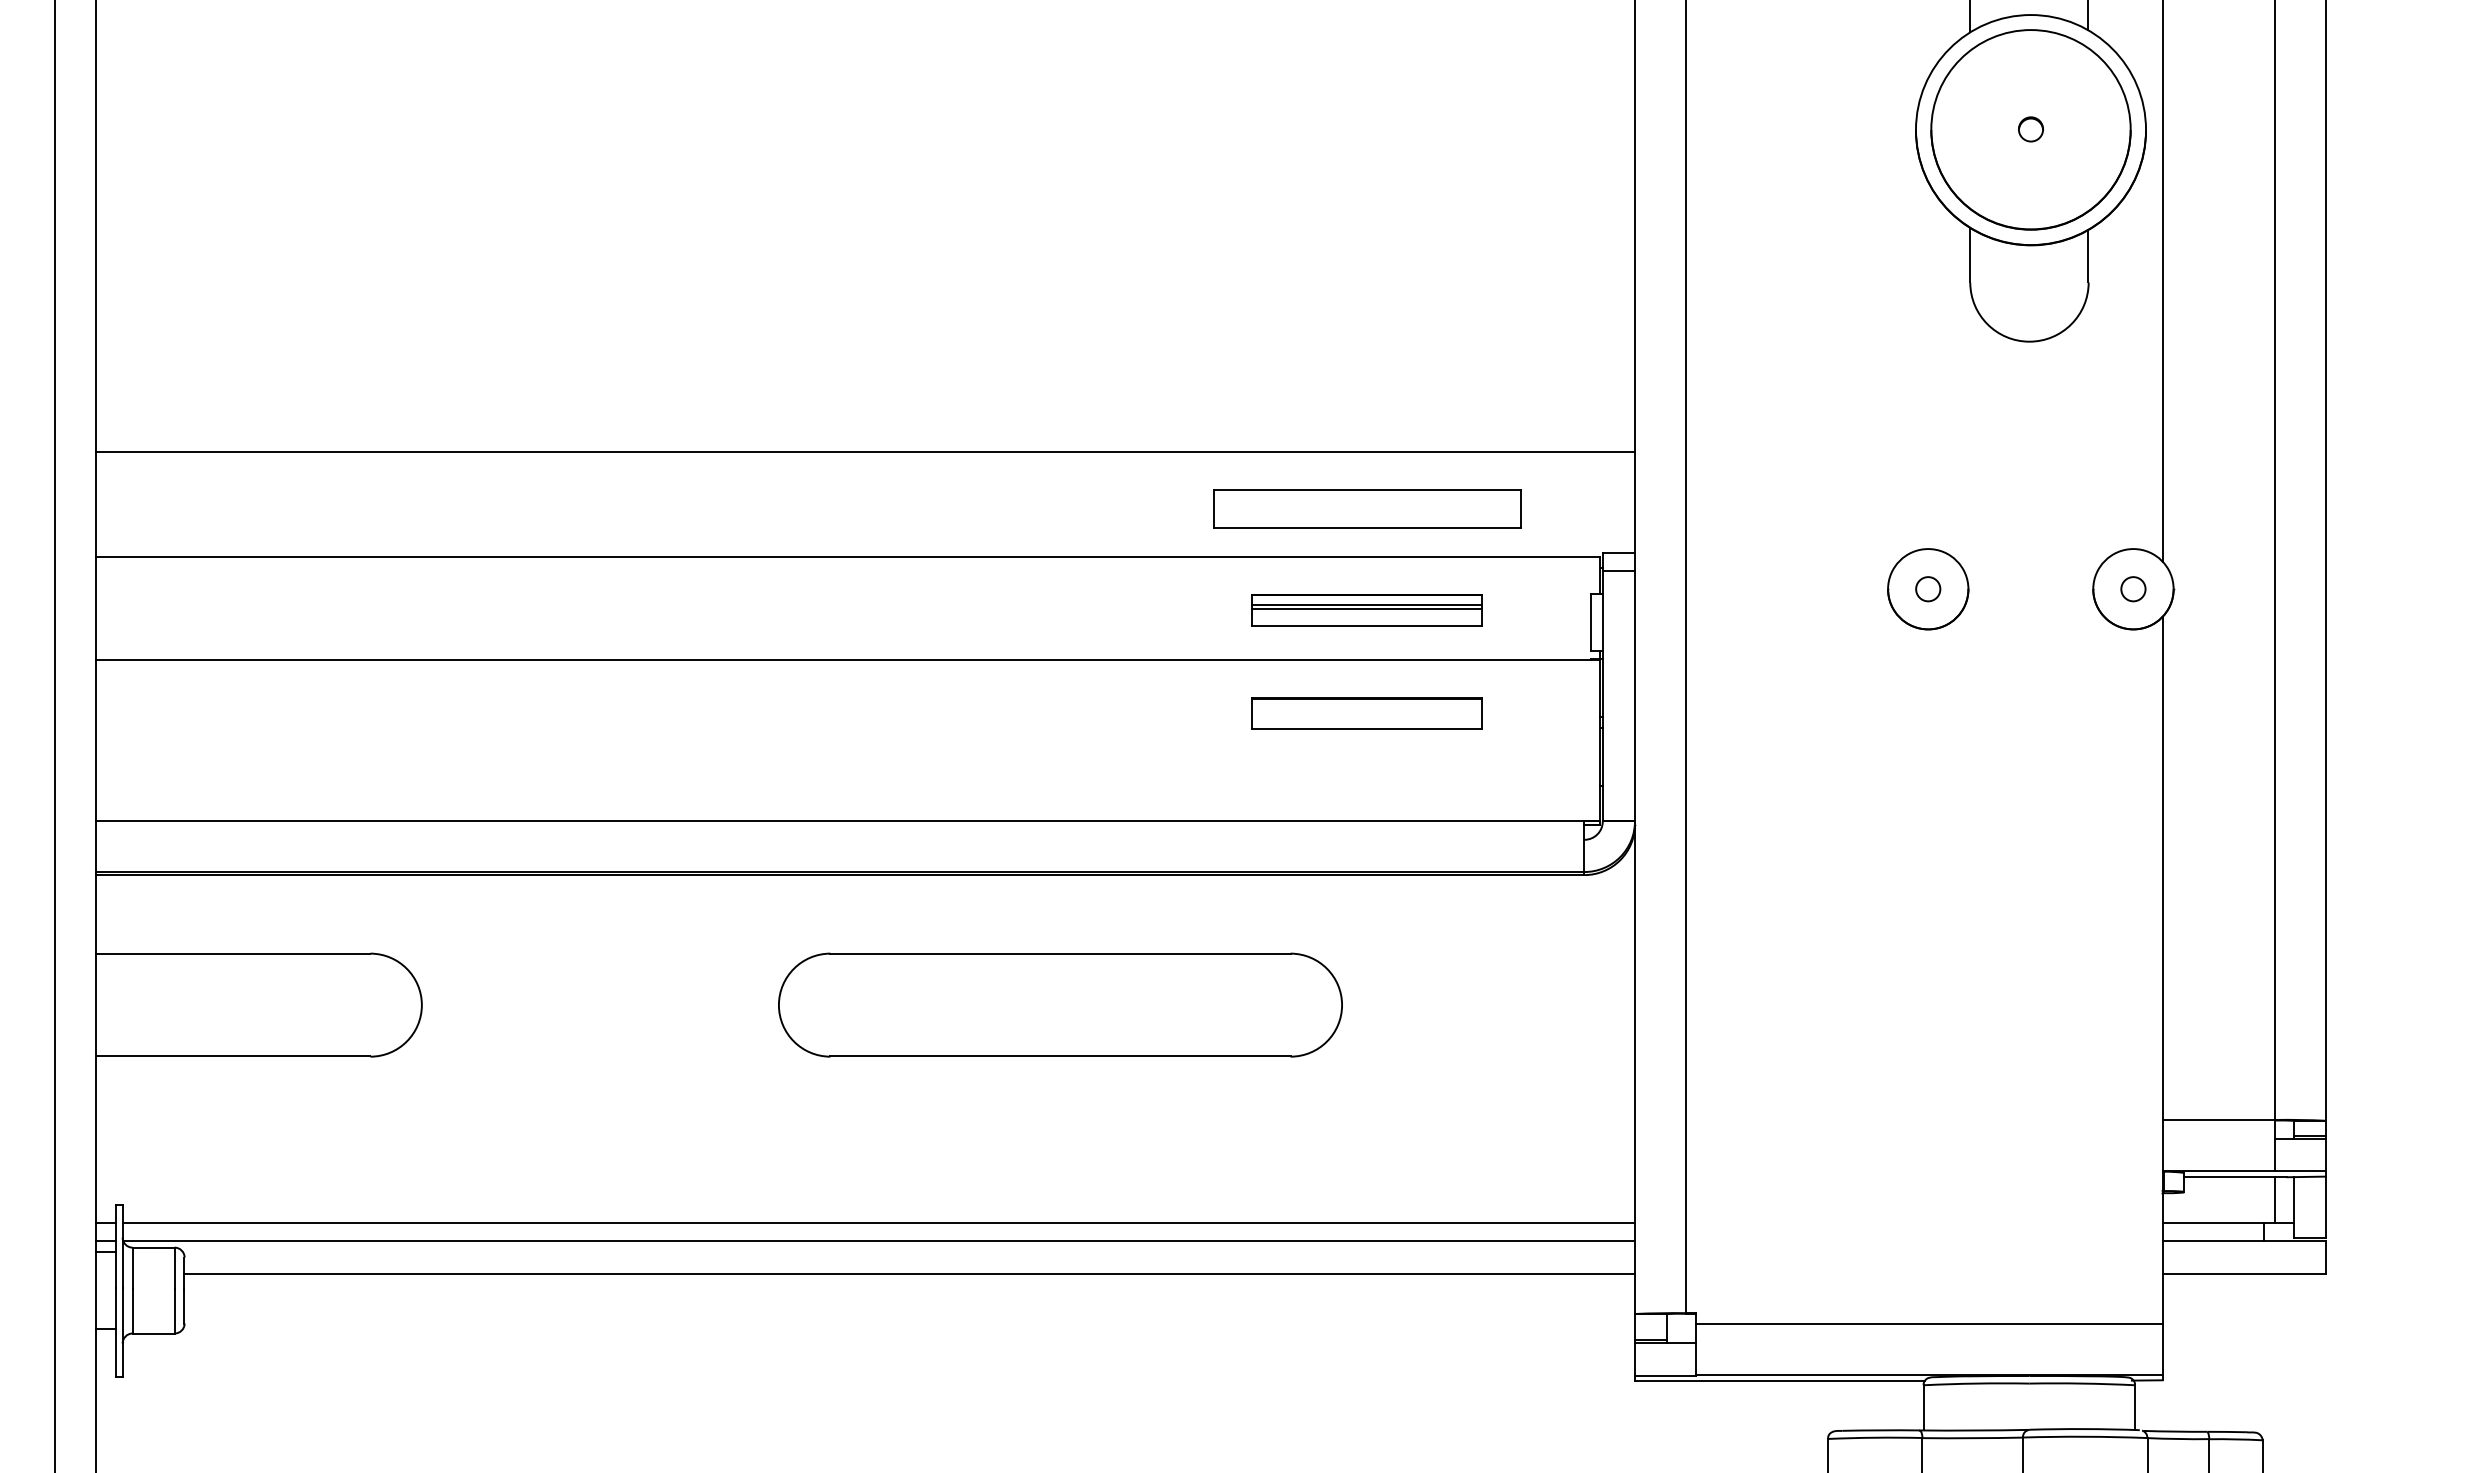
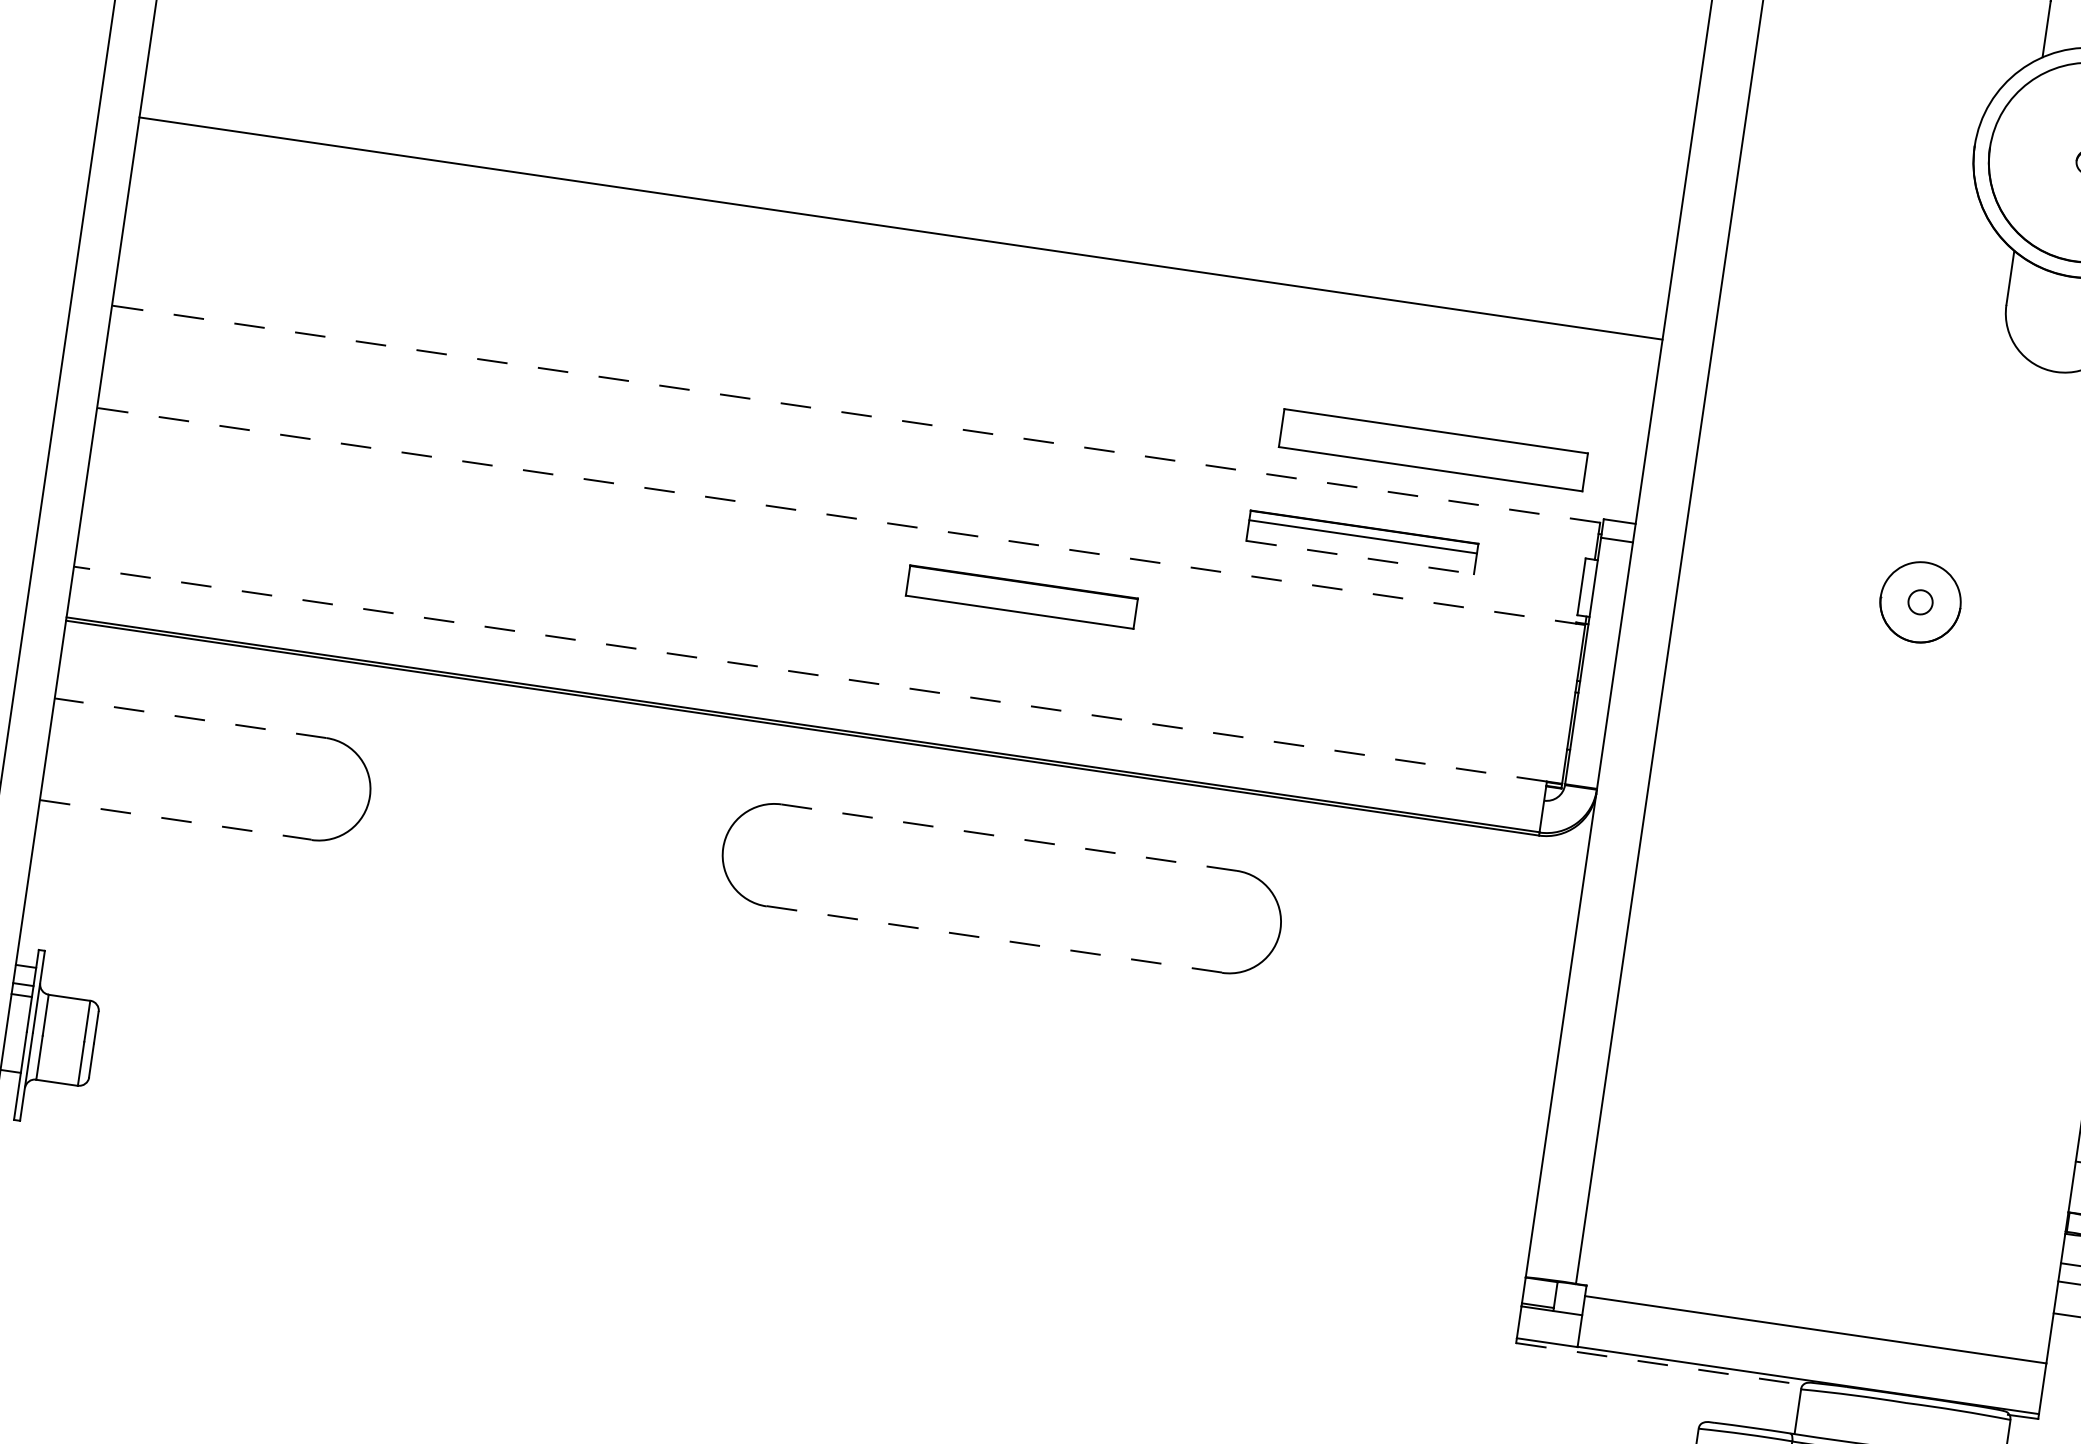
line: (865, 451) -> (901, 228), moved
part: (1367, 508) -> (1433, 449), moved
line: (847, 556) -> (855, 413), solid -> dashed
line: (1367, 609) -> (1362, 541), removed
line: (1367, 625) -> (1360, 557), solid -> dashed
line: (847, 660) -> (840, 516), solid -> dashed
part: (1366, 713) -> (1021, 596), moved
line: (839, 820) -> (809, 674), solid -> dashed
line: (232, 953) -> (190, 718), solid -> dashed
line: (1060, 953) -> (1009, 837), solid -> dashed
line: (233, 1056) -> (176, 820), solid -> dashed
line: (1061, 1056) -> (995, 939), solid -> dashed
line: (878, 1222) -> (790, 1077), removed
line: (879, 1241) -> (788, 1096), removed
line: (909, 1273) -> (813, 1132), removed
line: (1780, 1380) -> (1660, 1364), solid -> dashed

